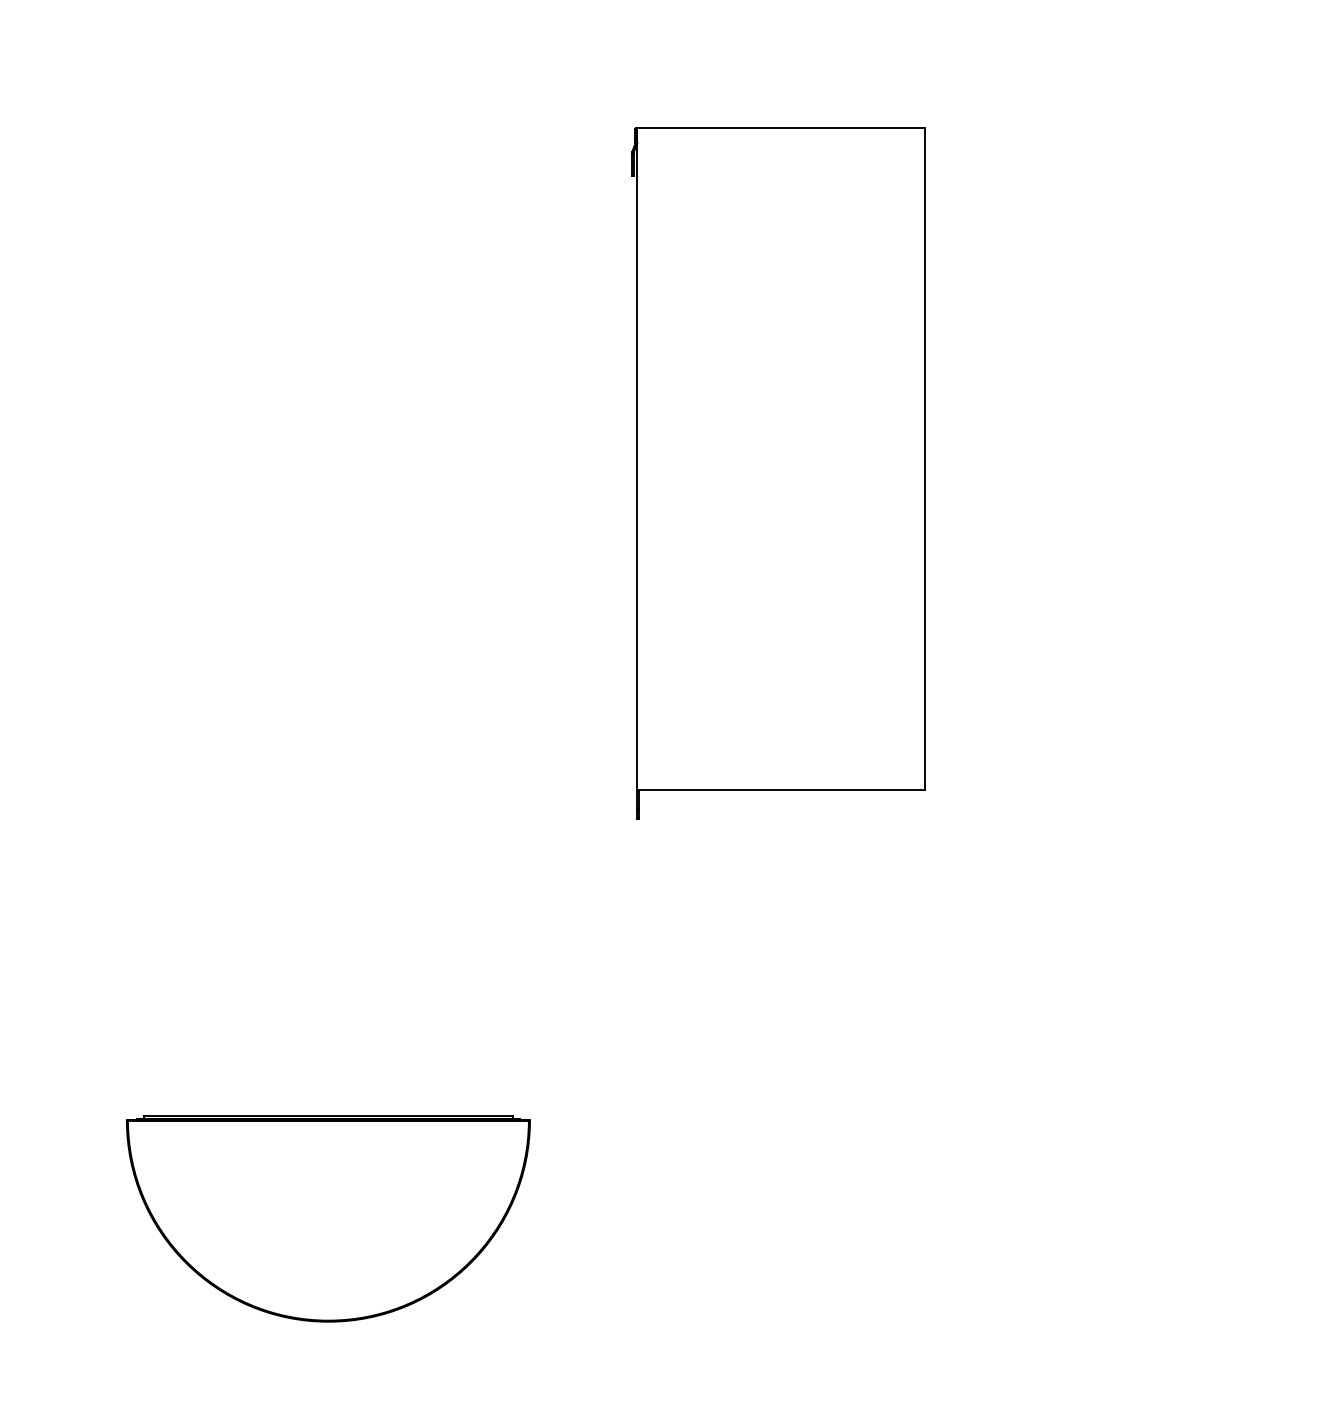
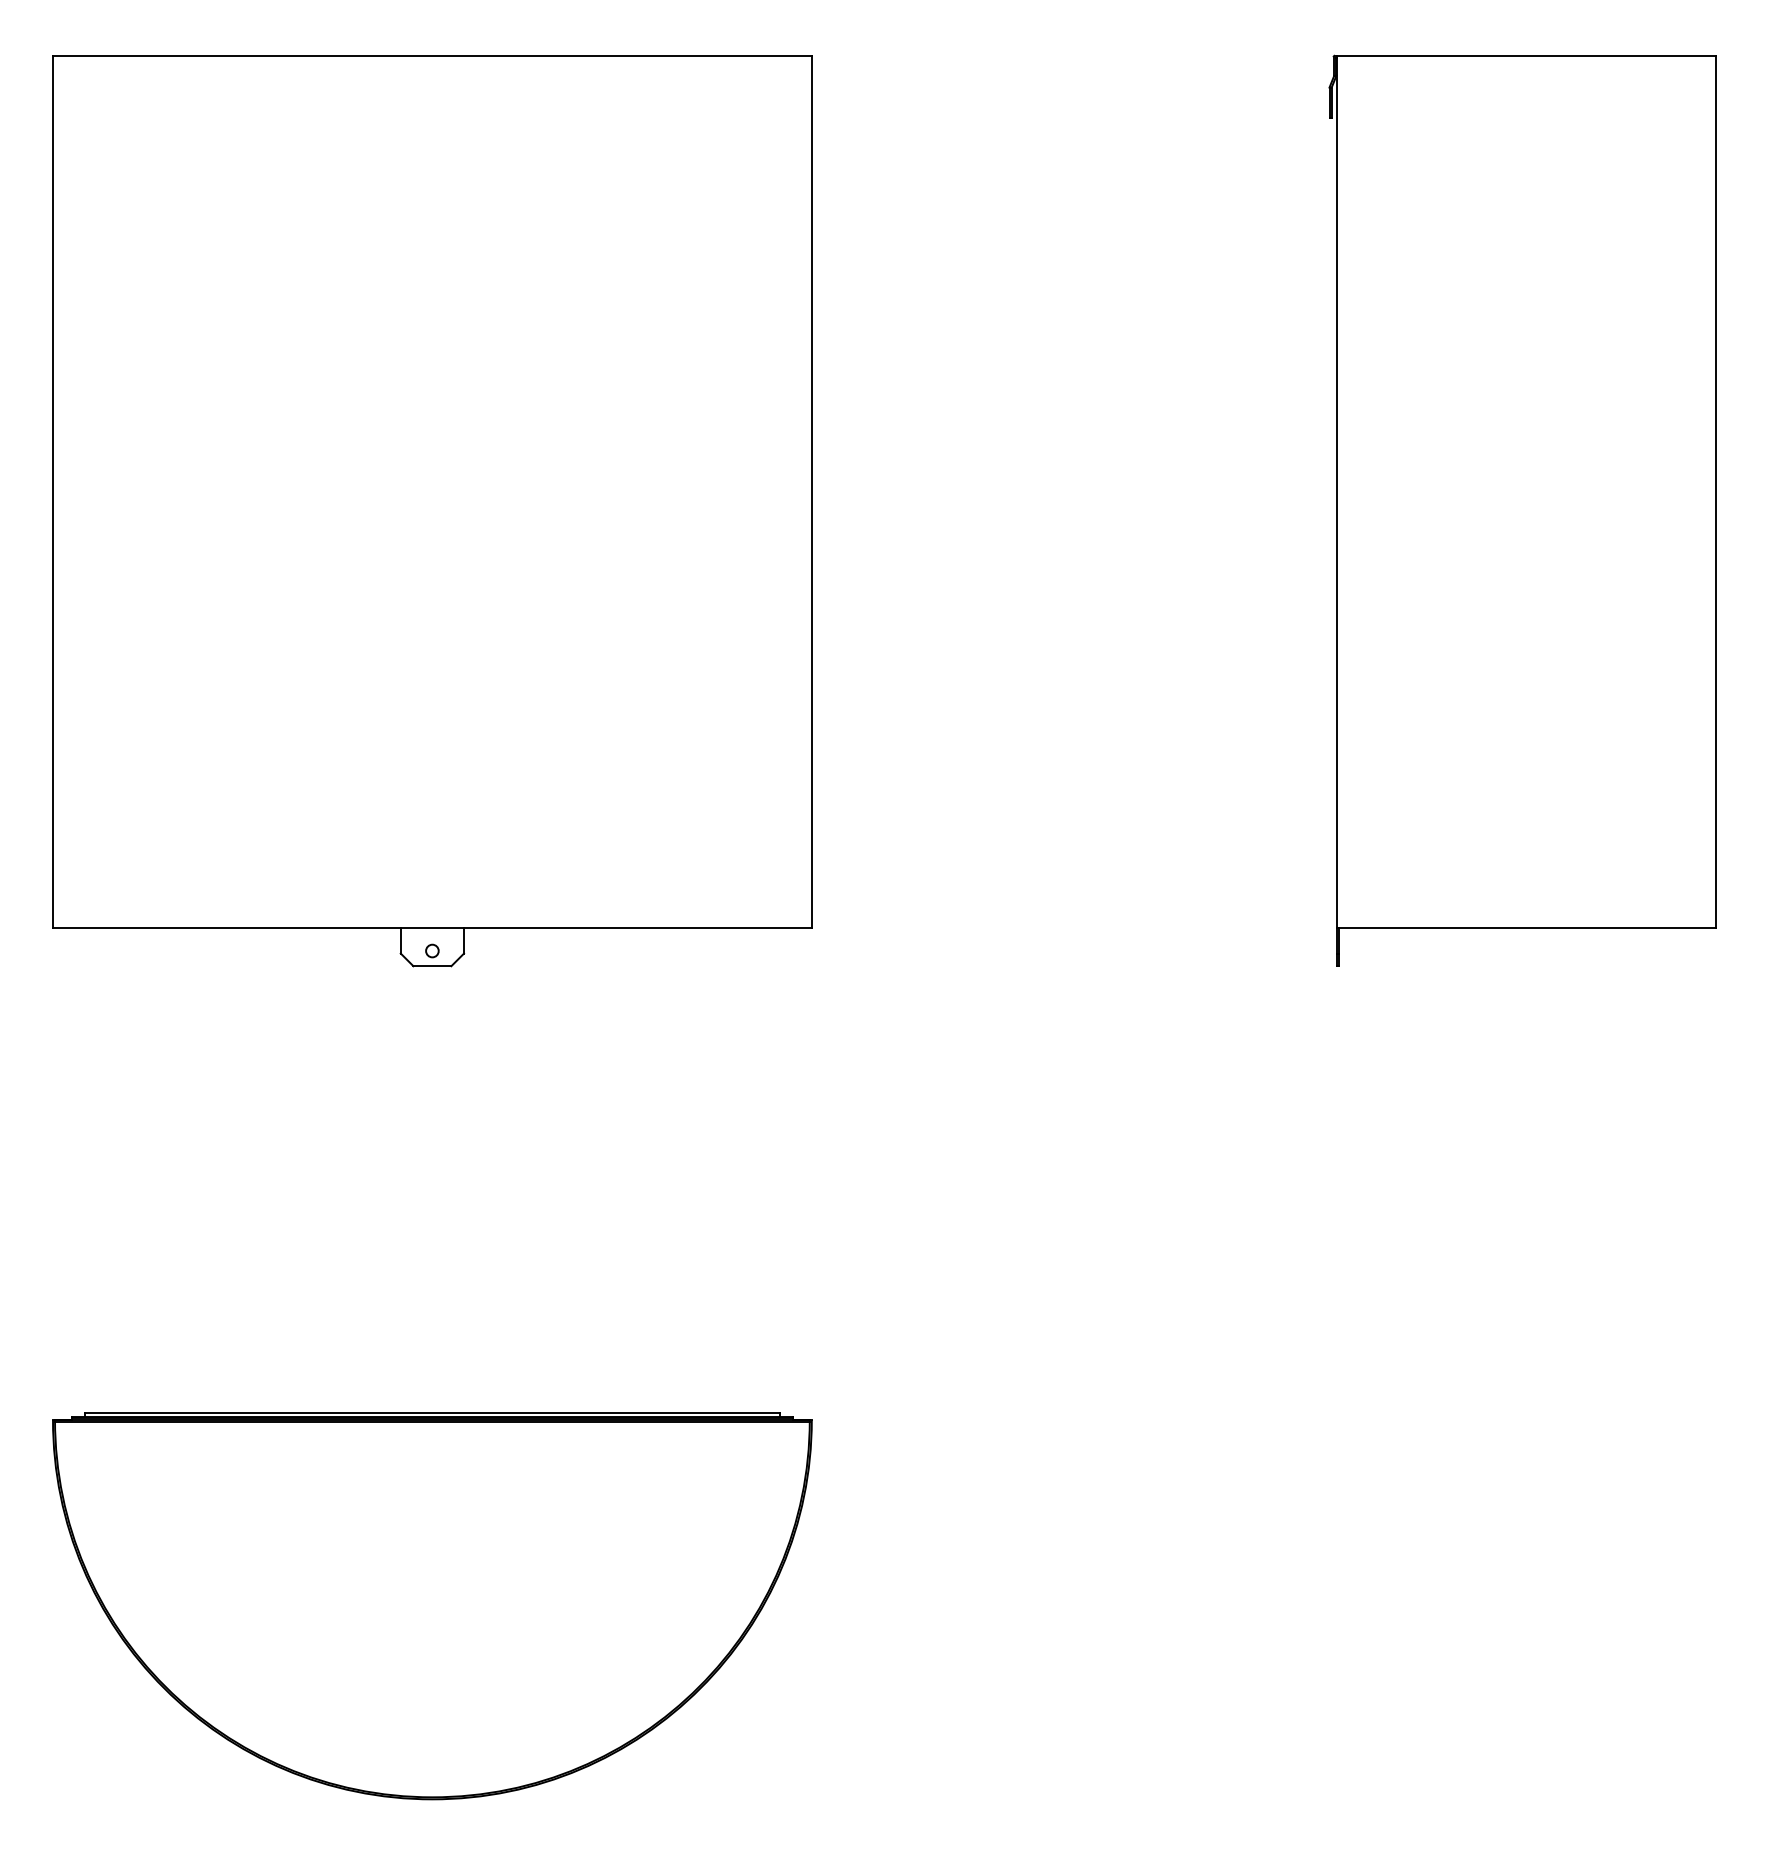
part: (328, 388) -> (432, 511), added
part: (778, 473) -> (1522, 510), moved
part: (328, 1219) -> (432, 1606), size x1.43

